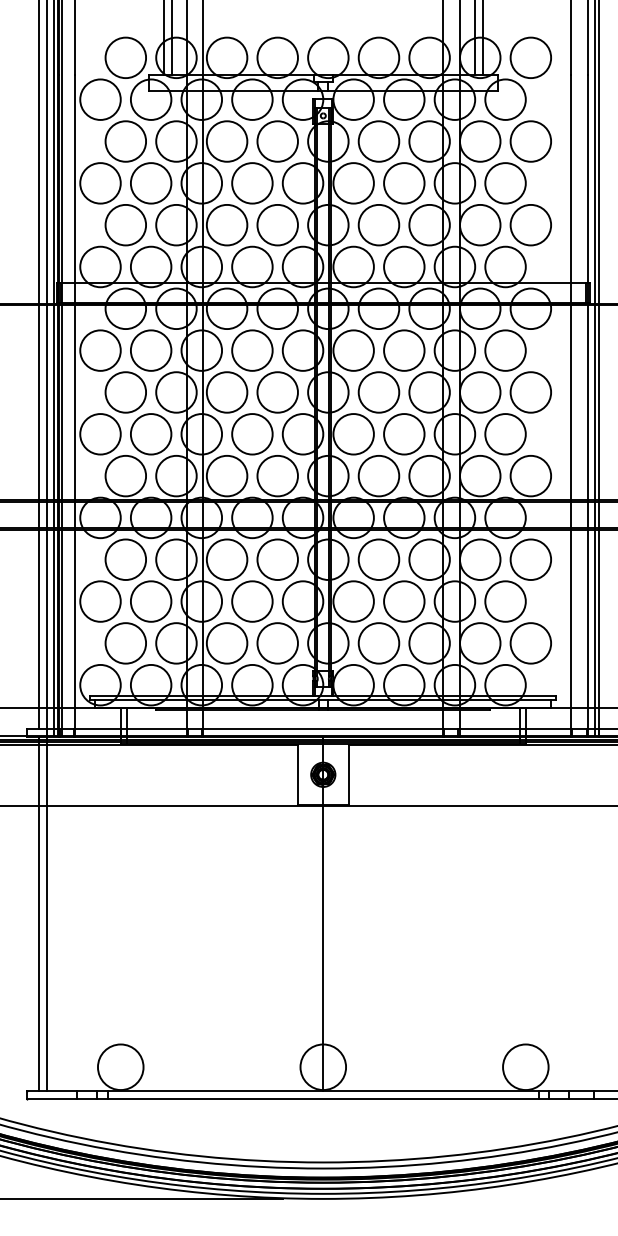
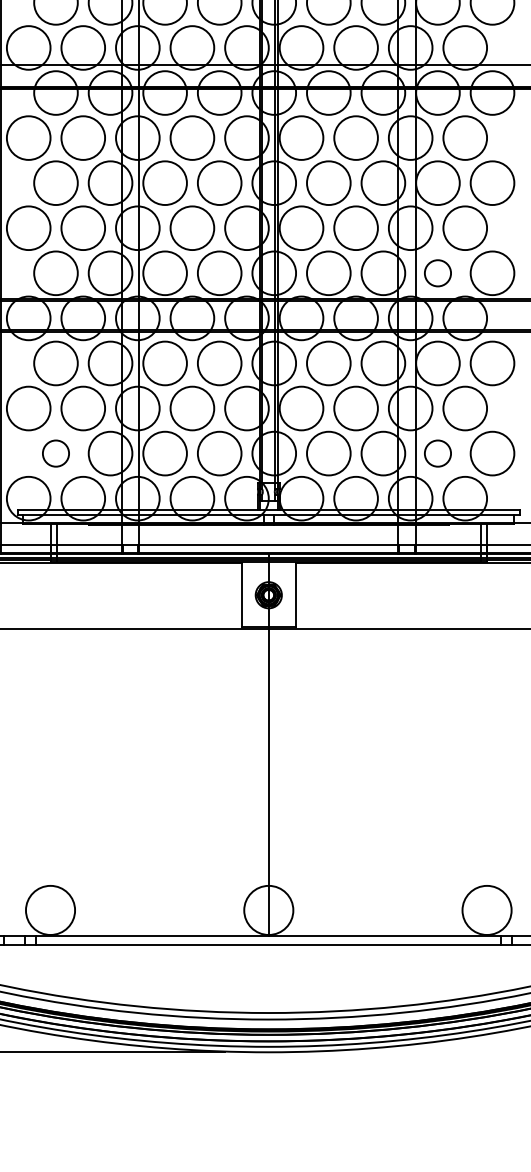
circle: (480, 475) -> (438, 272), size x0.6
circle: (125, 643) -> (55, 453), size x0.6
circle: (480, 643) -> (438, 453), size x0.6

